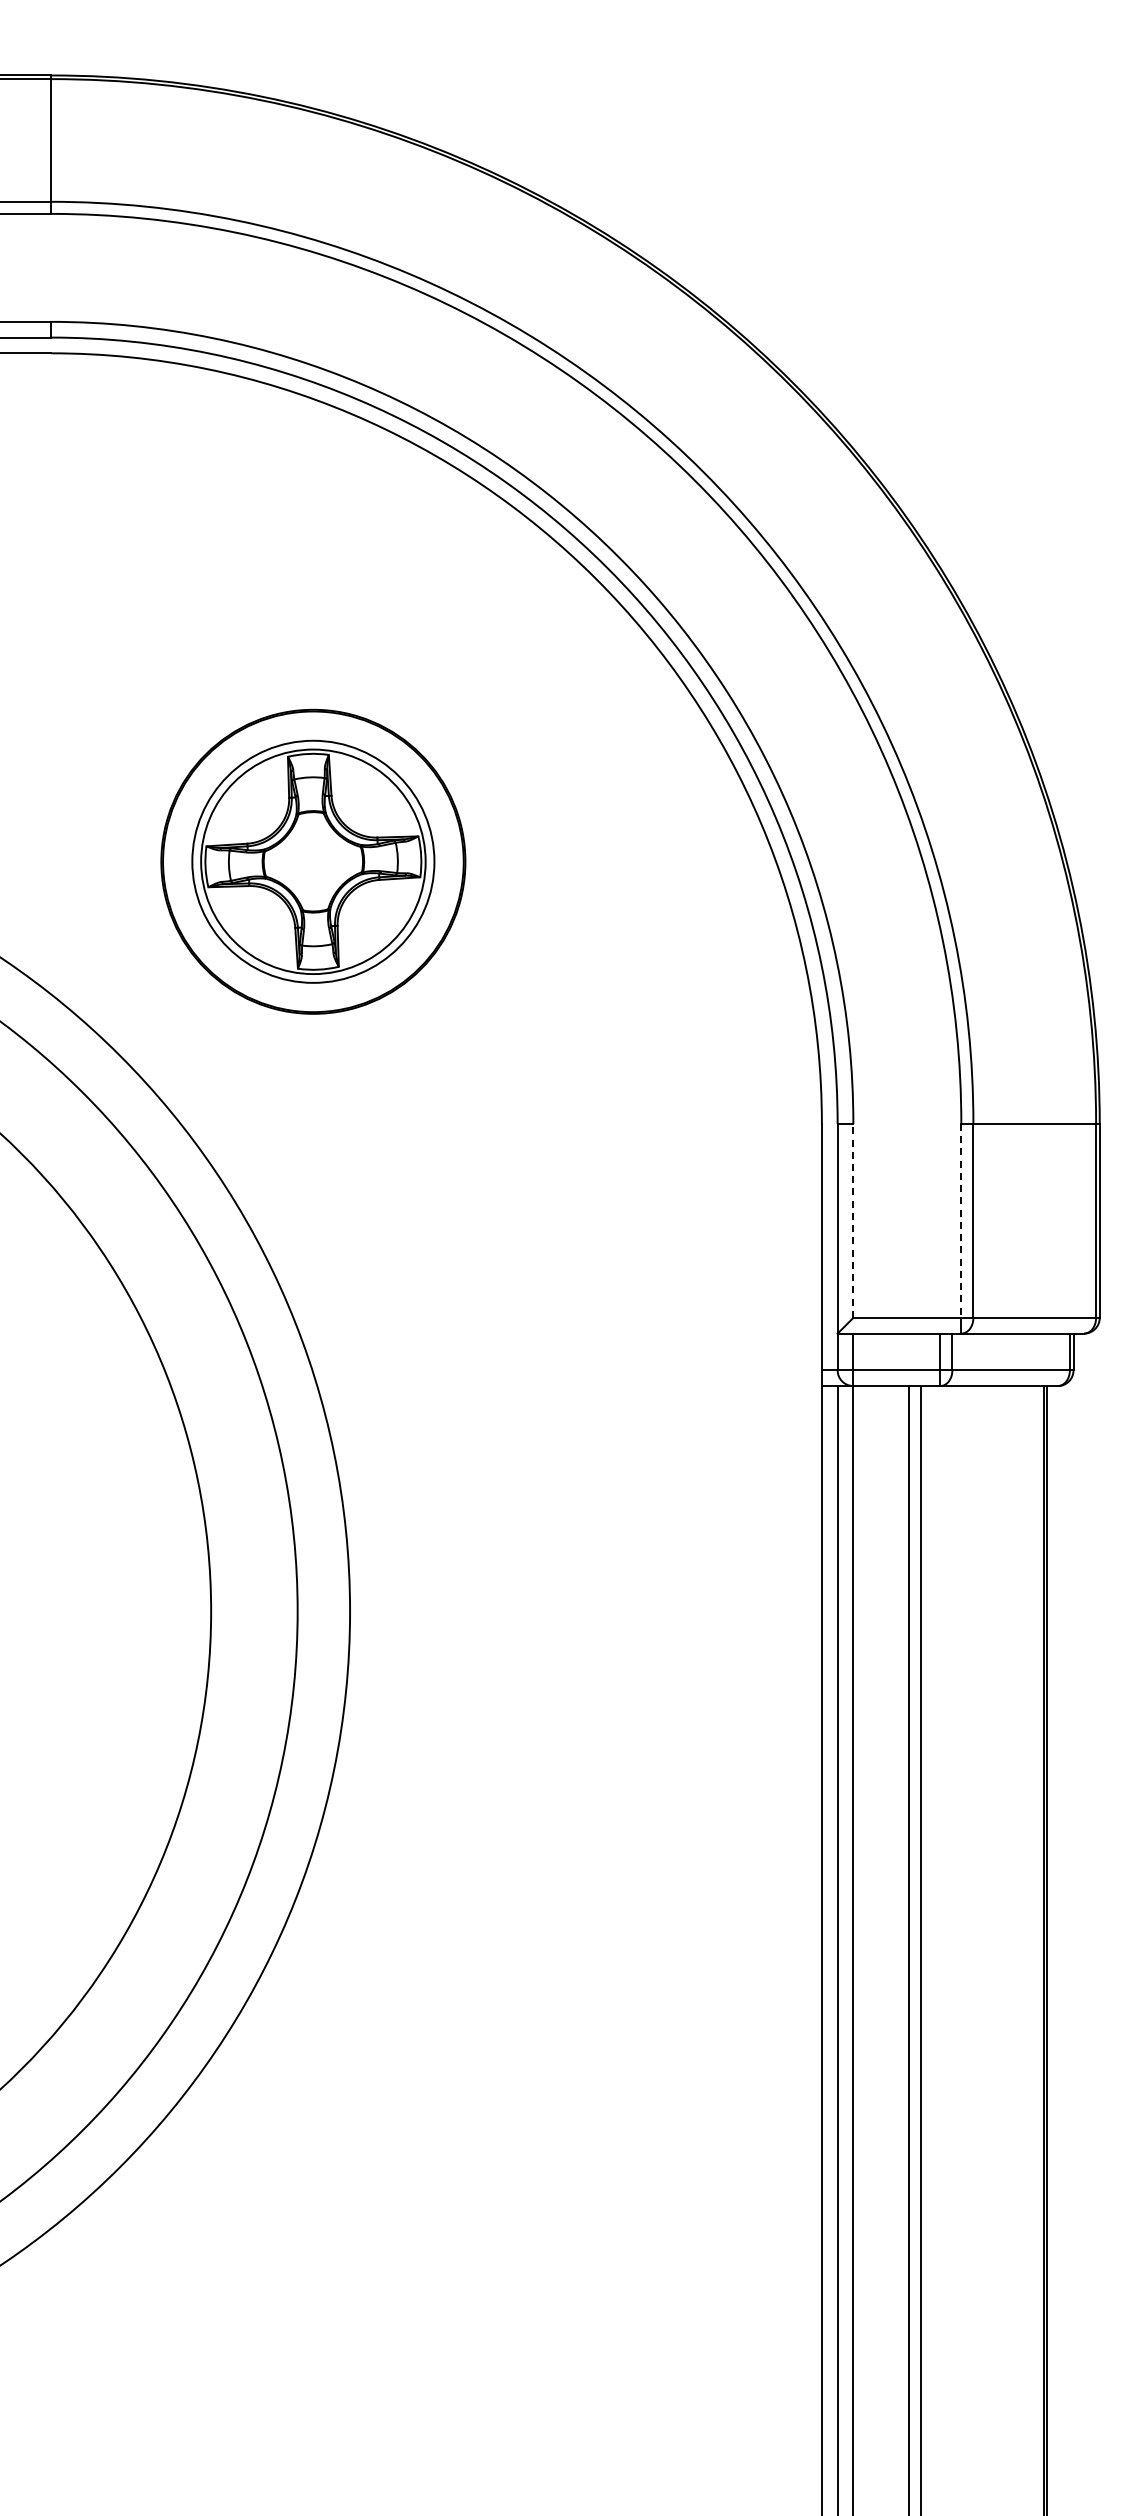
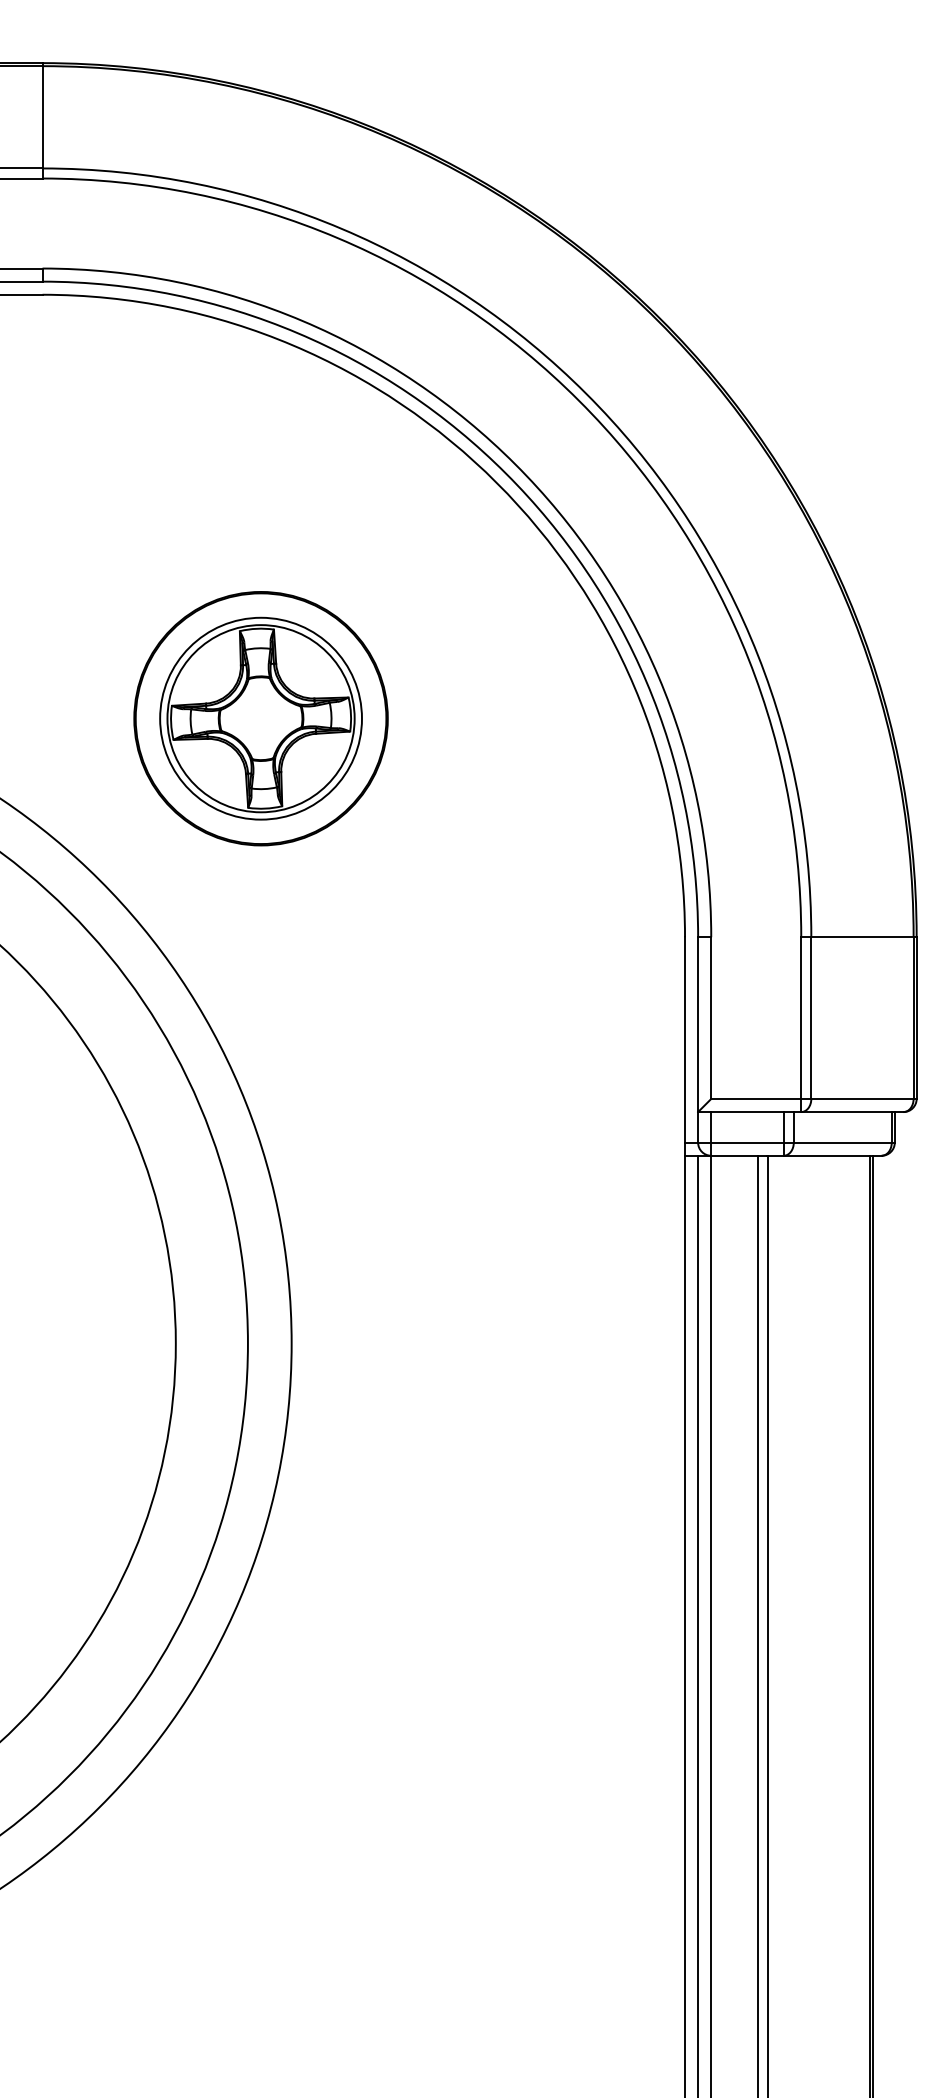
line: (853, 1220) -> (711, 1017), dashed -> solid
line: (961, 1220) -> (801, 1017), dashed -> solid

